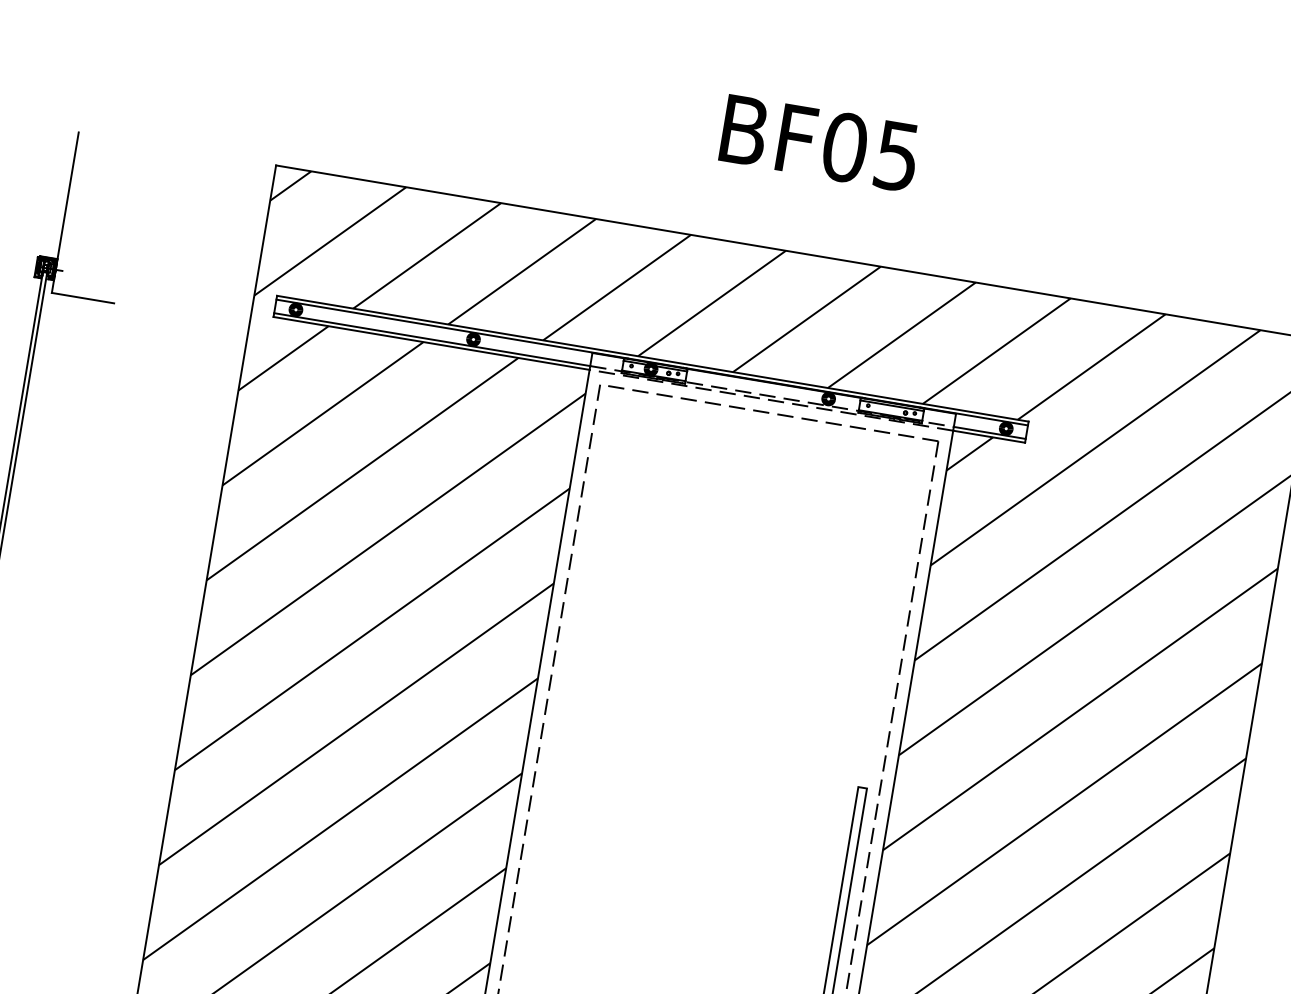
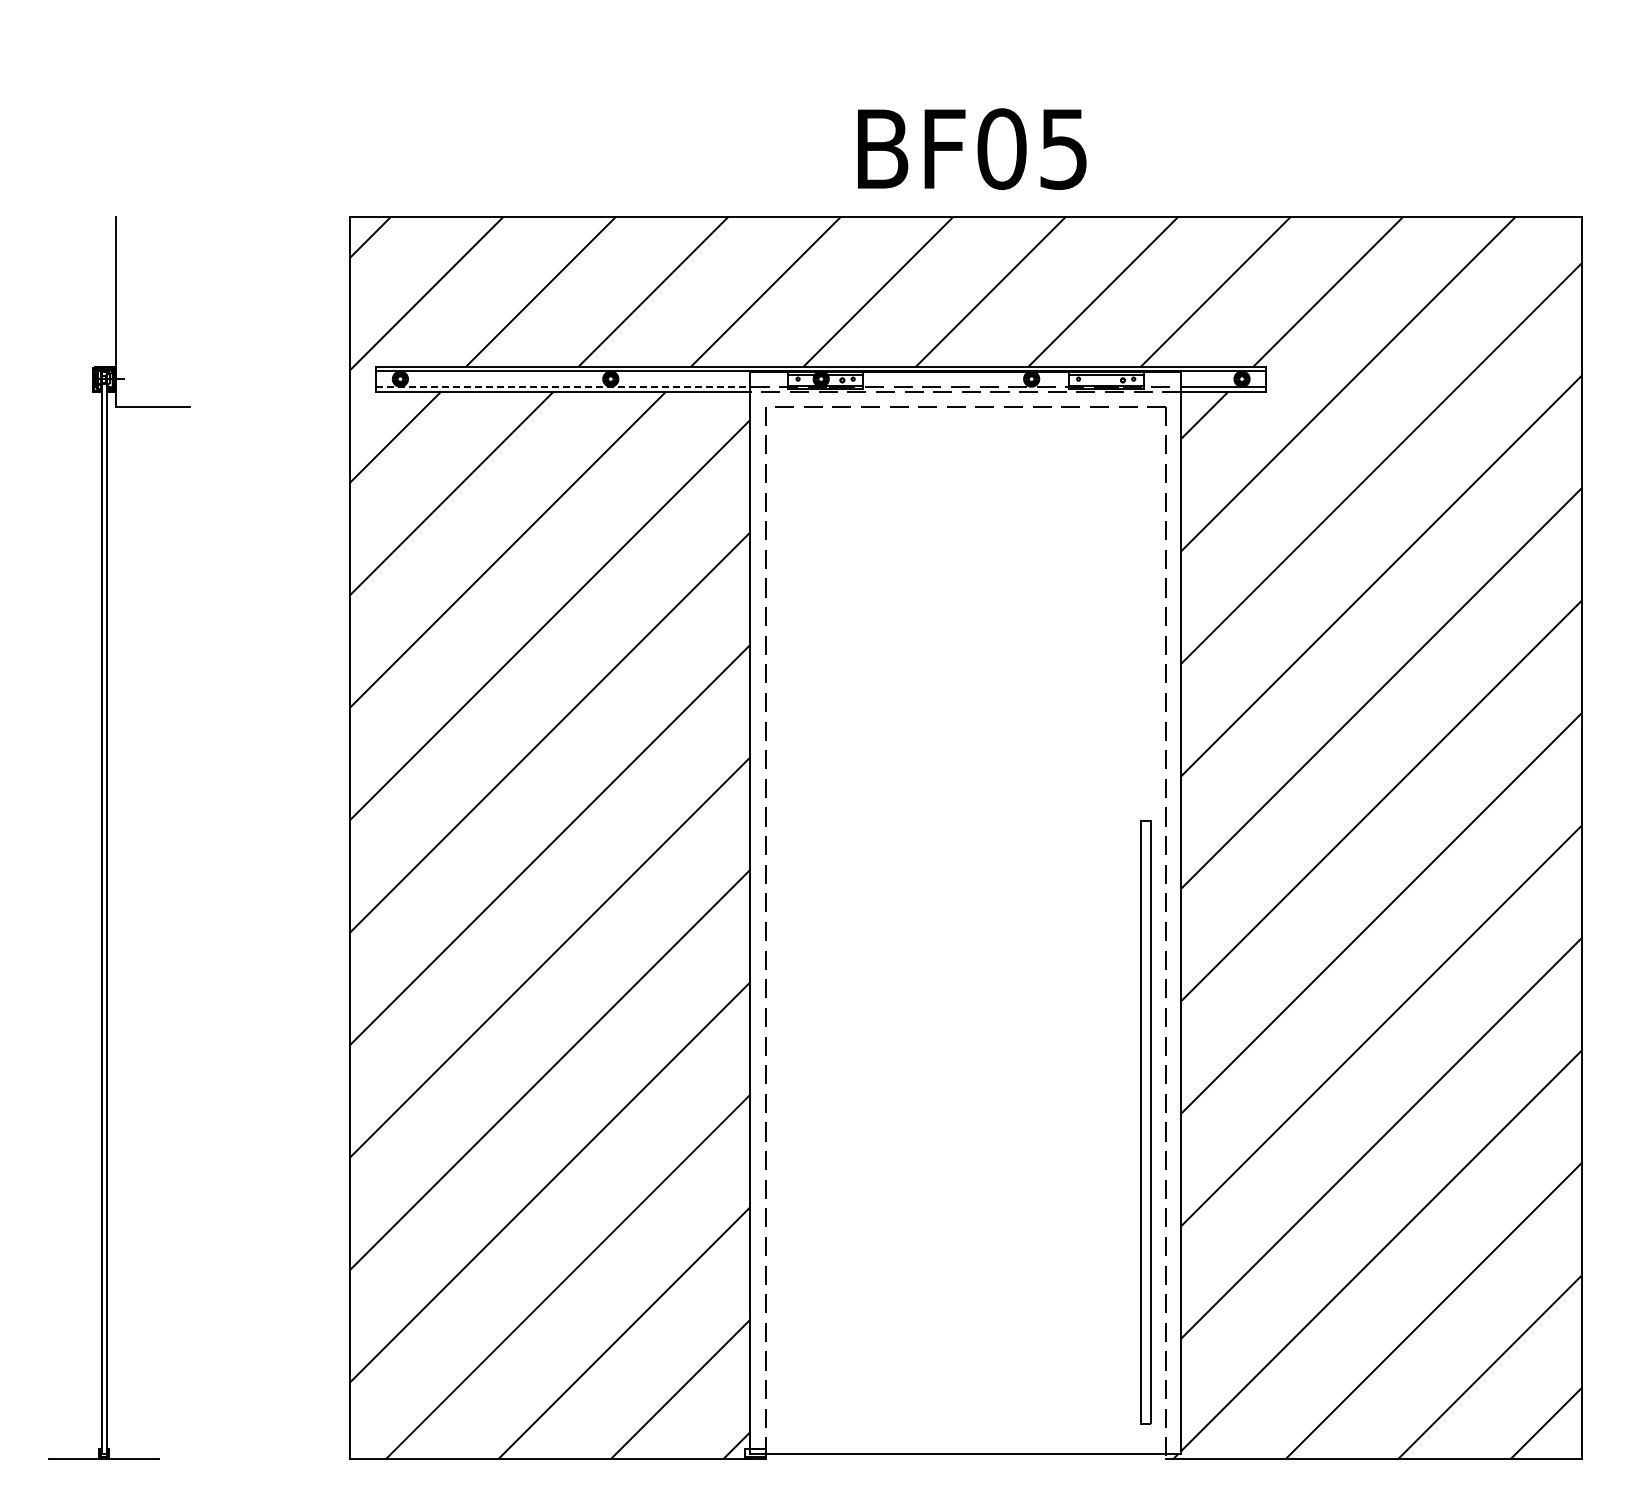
text: (820, 142) -> (972, 148), moved
line: (432, 339) -> (563, 387), solid -> dashed

